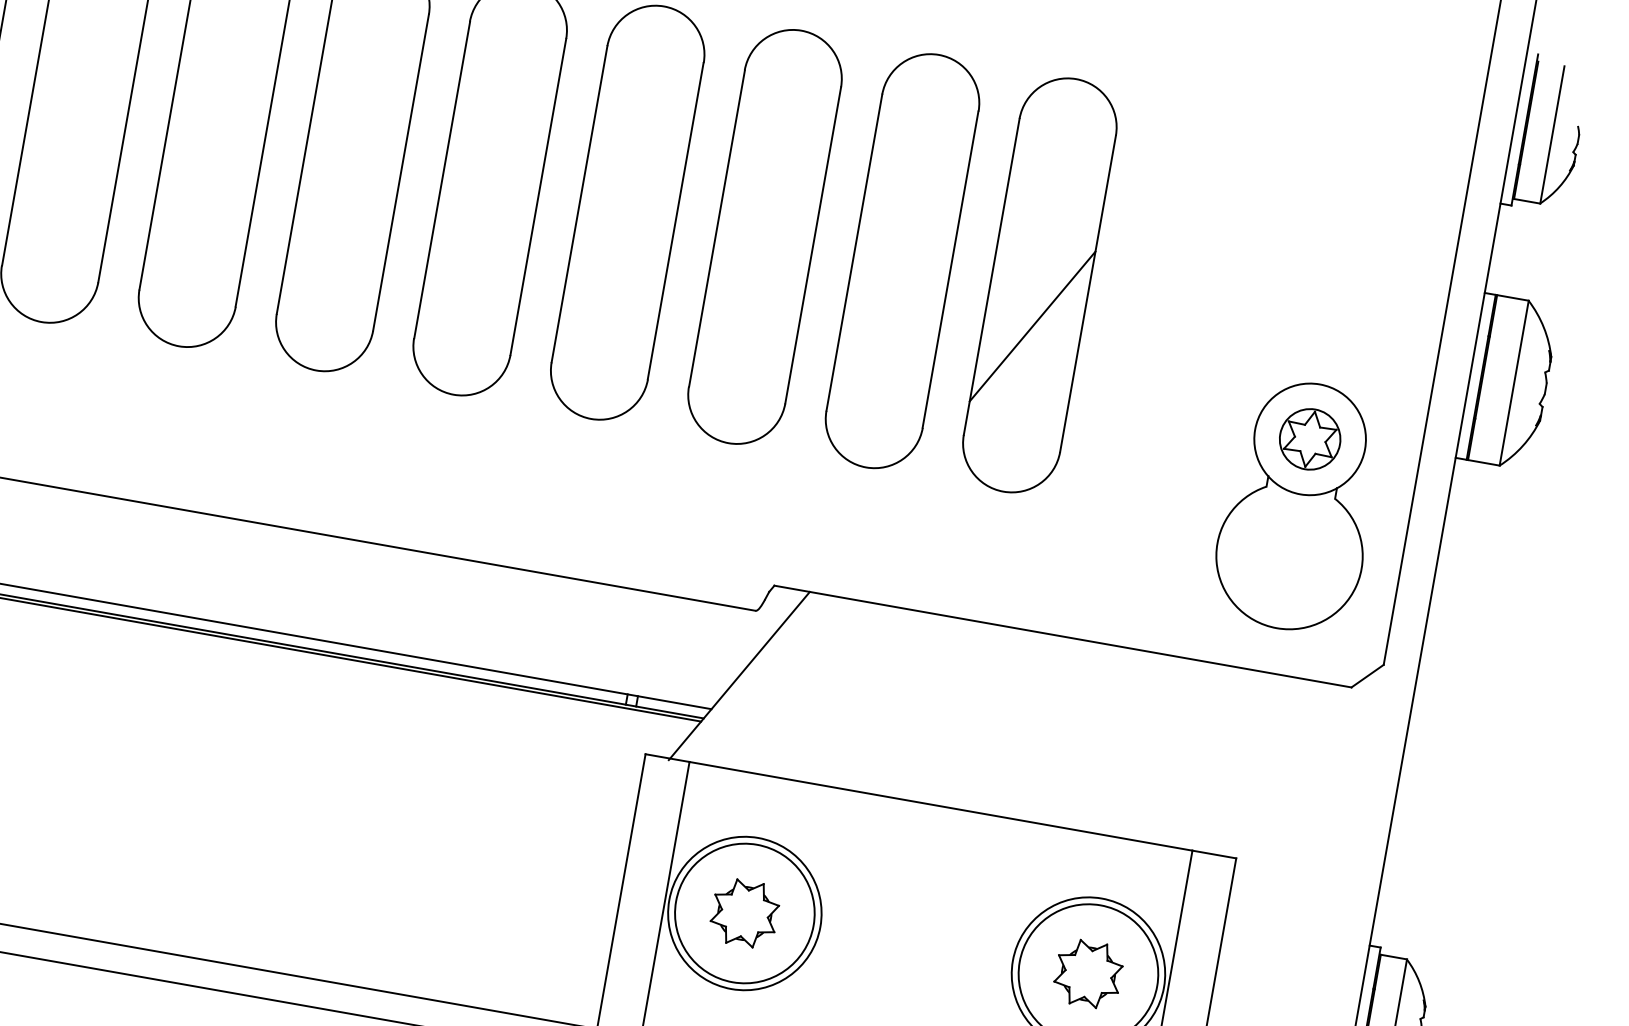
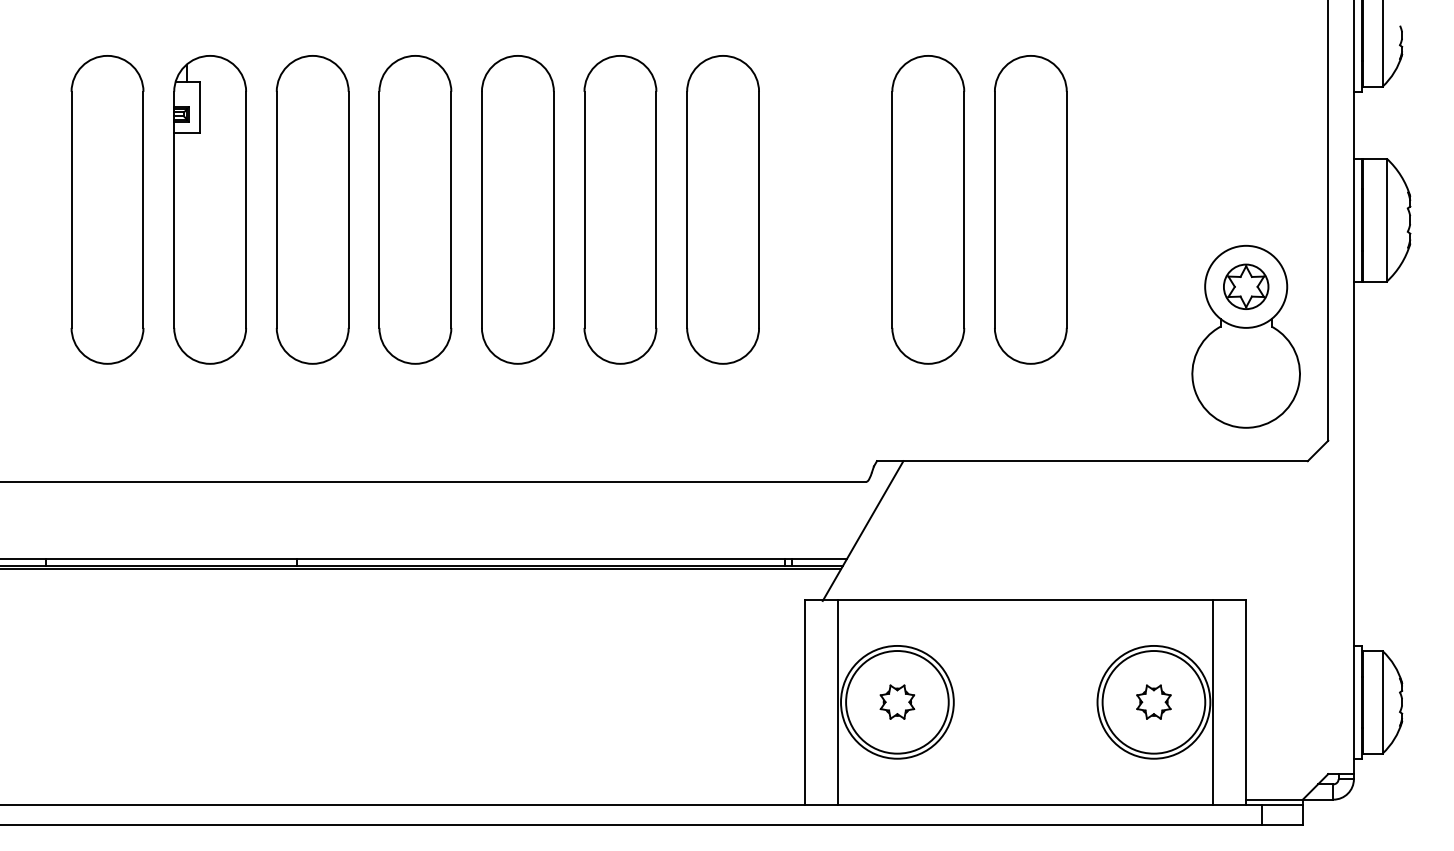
part: (764, 236) -> (825, 209), removed
line: (1032, 326) -> (1030, 240), removed
part: (745, 912) -> (897, 701), size x0.7
part: (1088, 972) -> (1153, 701), size x0.7

